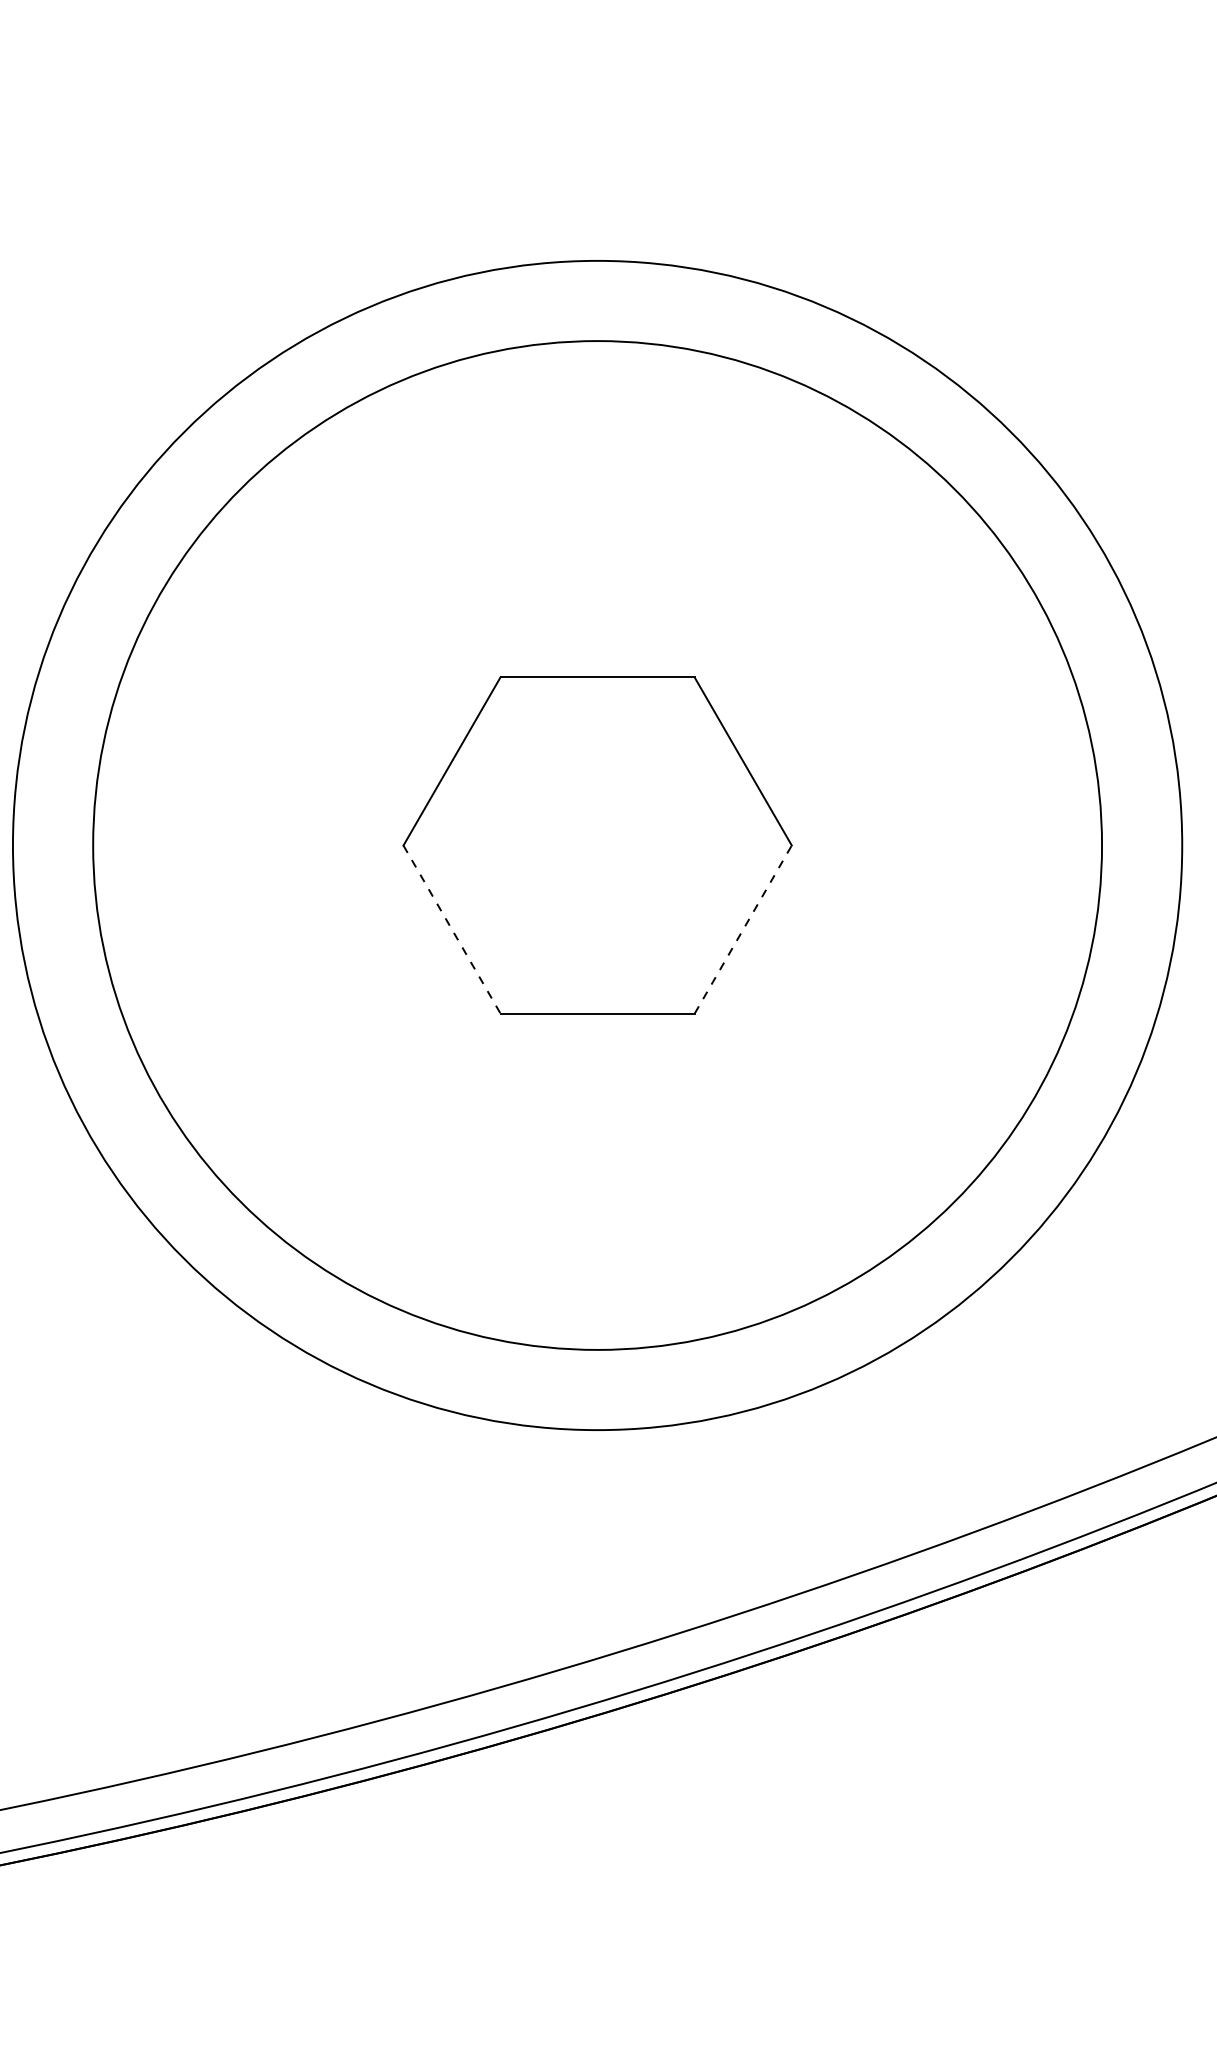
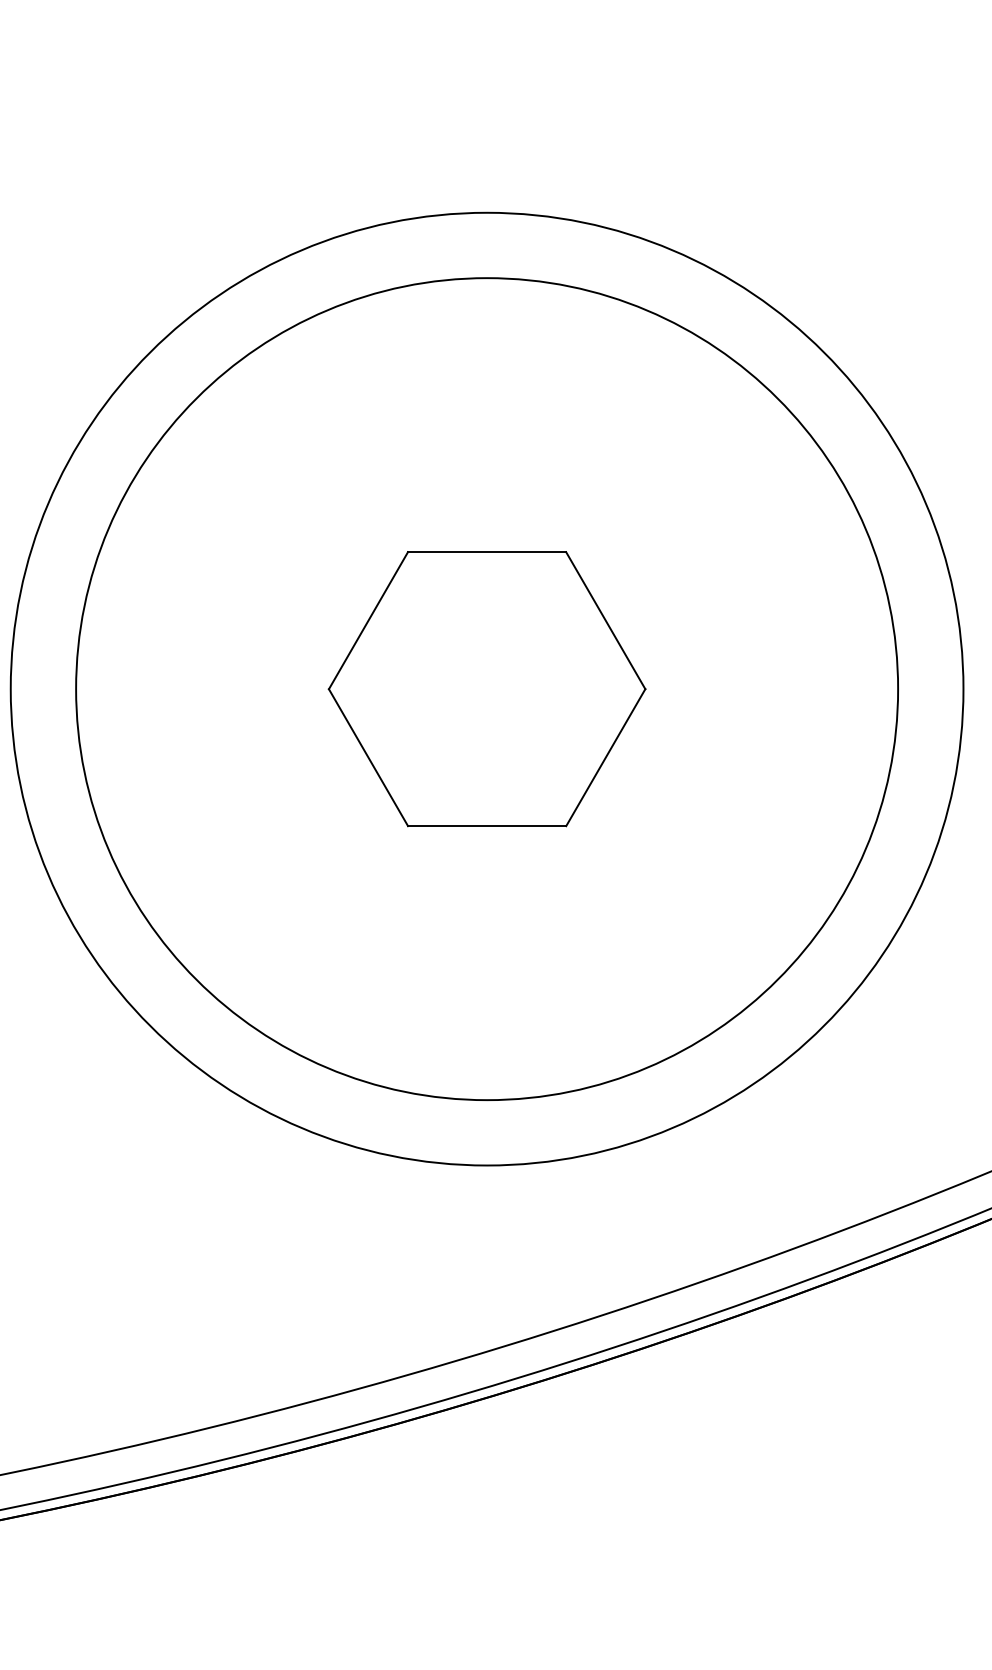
line: (743, 929) -> (605, 757), dashed -> solid
line: (452, 930) -> (368, 758), dashed -> solid

